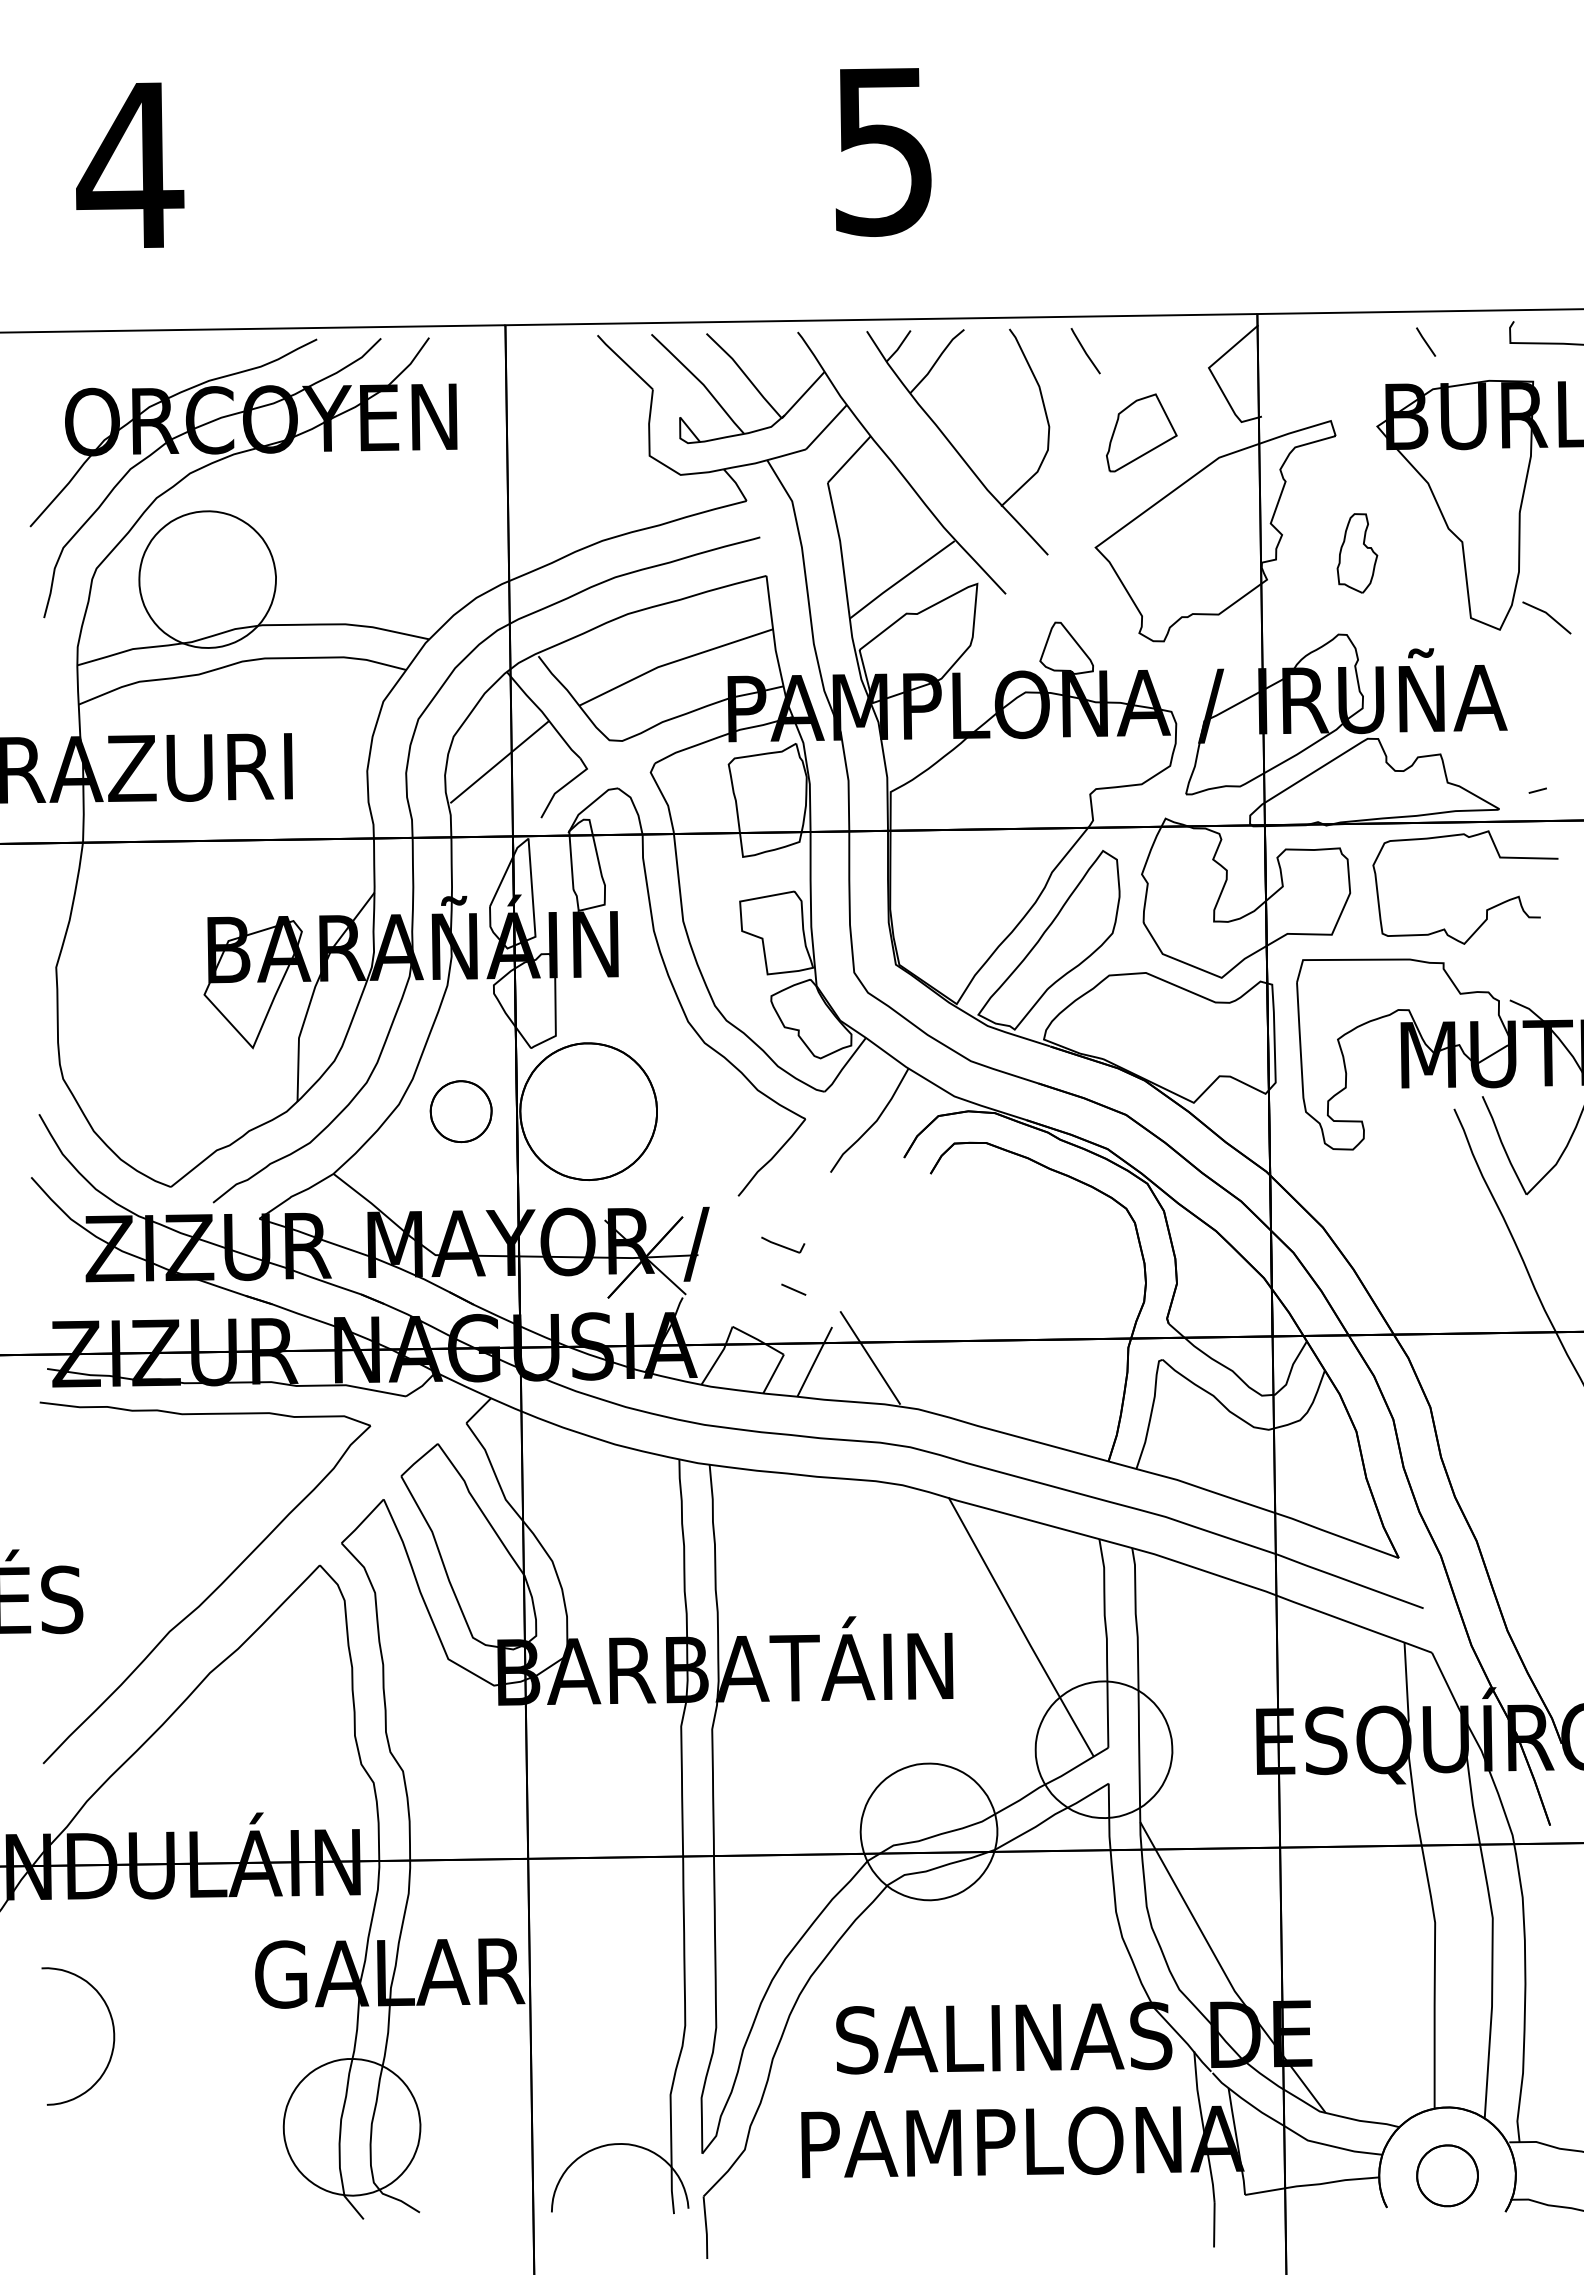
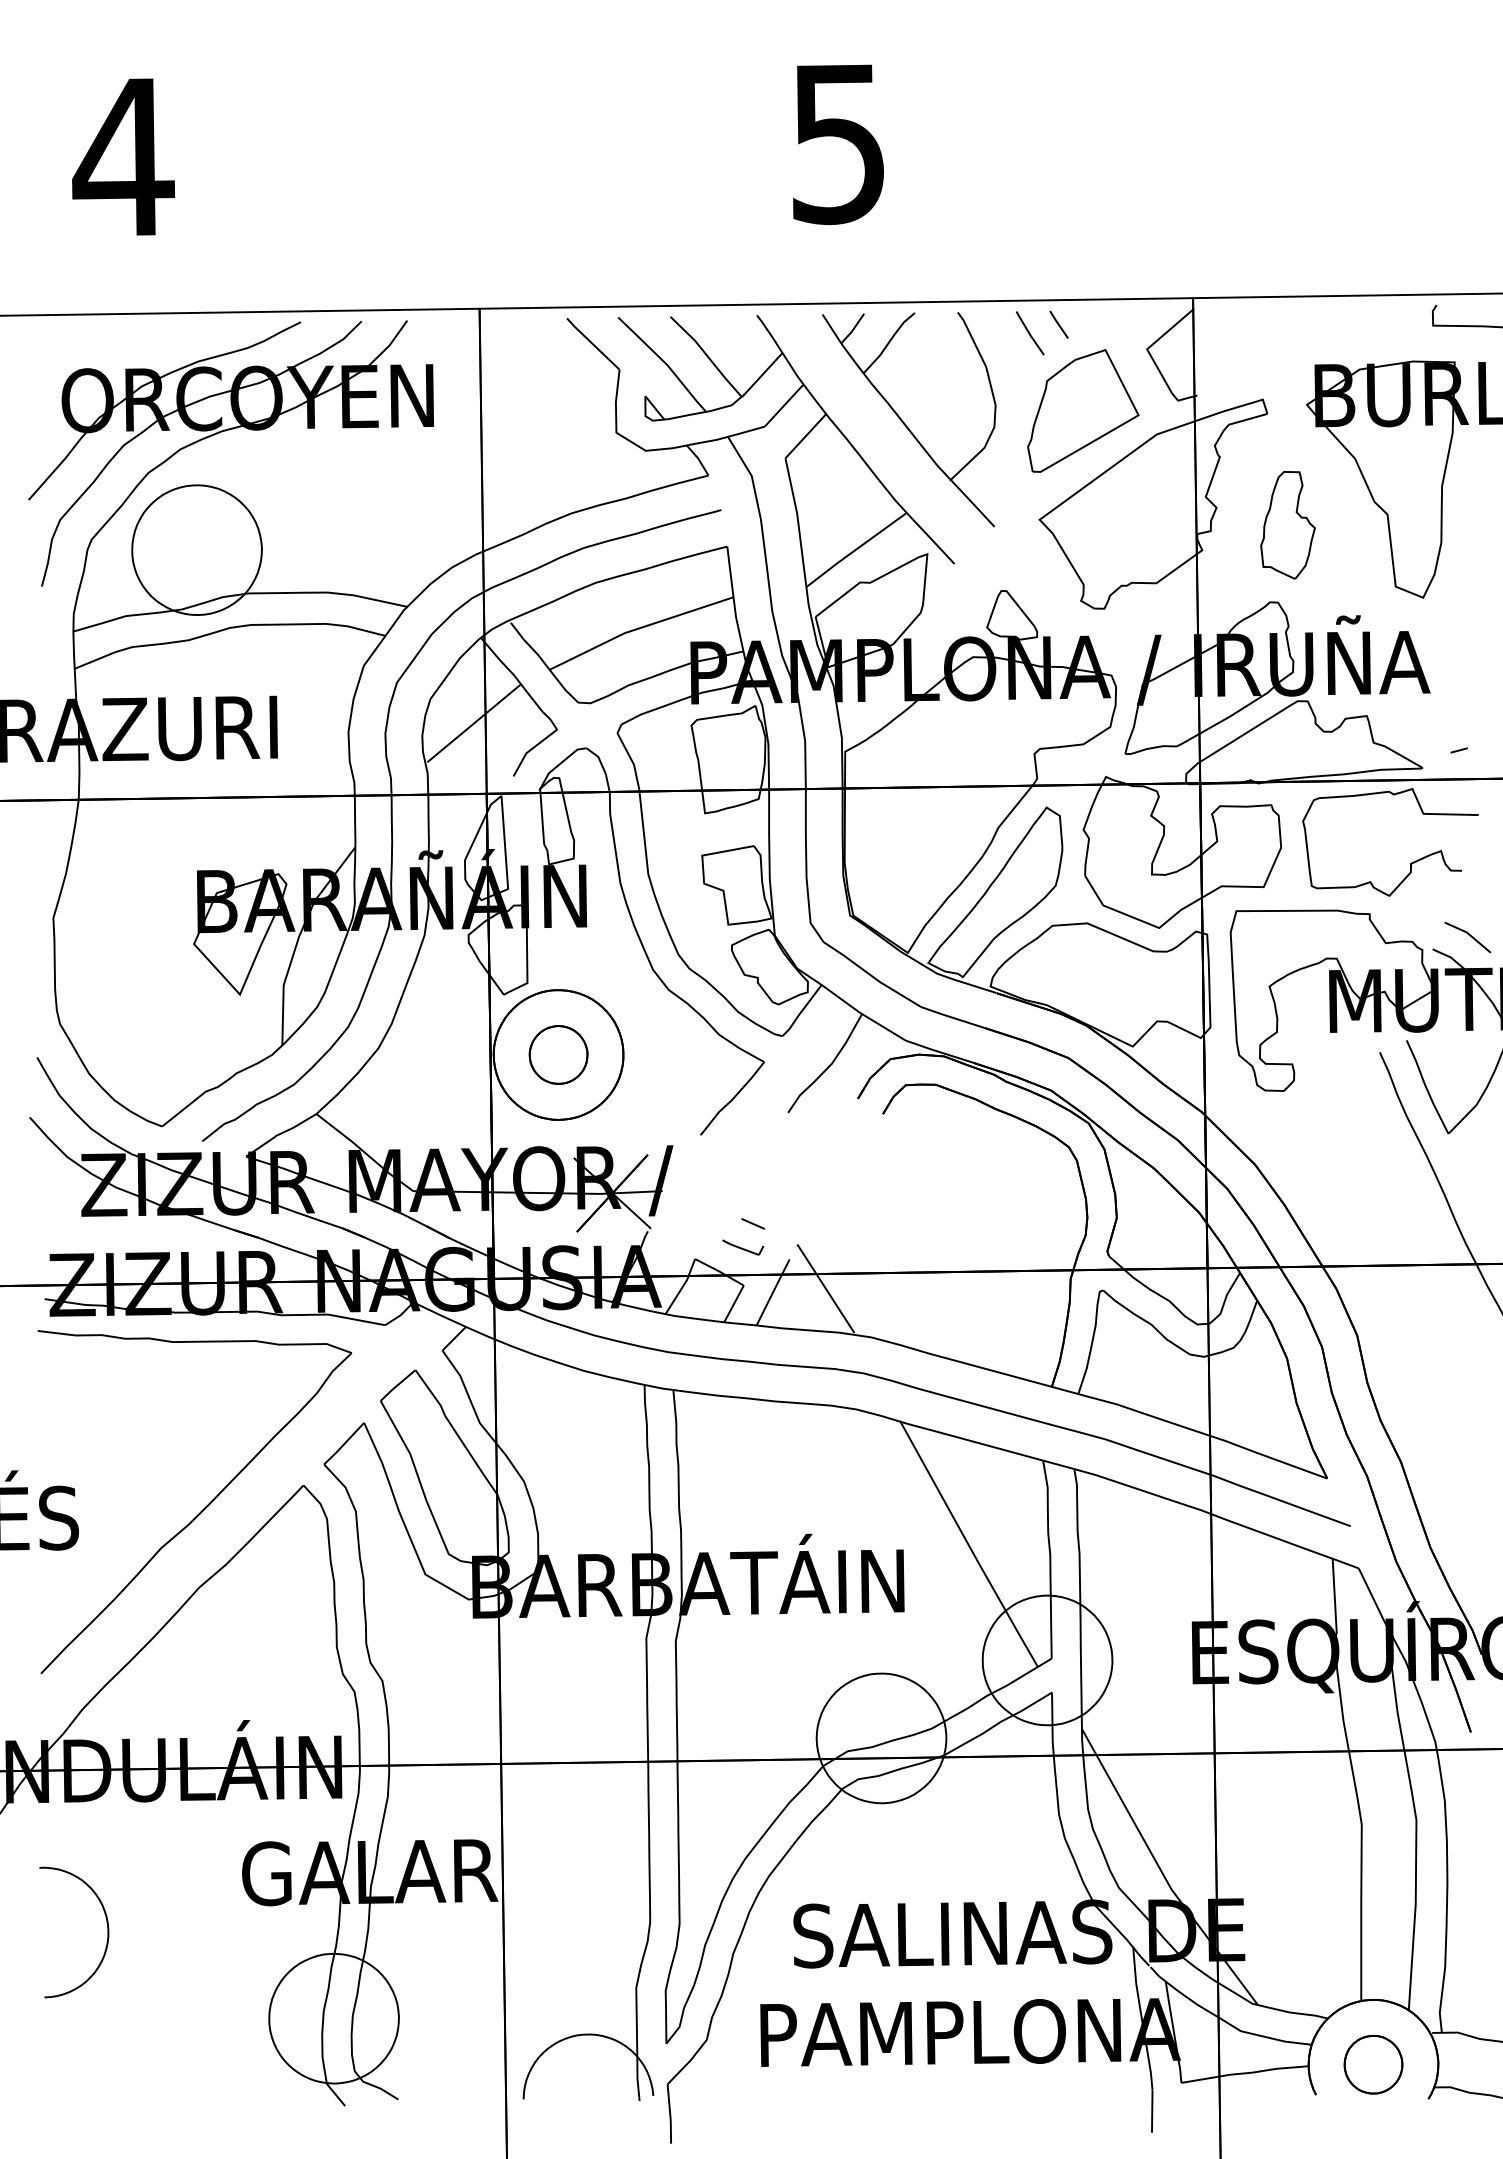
line: (1425, 341) -> (1058, 324), moved
part: (1141, 432) -> (1083, 410), size x1.67
part: (1356, 553) -> (1287, 525), size x1.43
line: (1547, 615) -> (1468, 935), moved
part: (461, 1111) -> (558, 1054), moved
part: (783, 1244) -> (743, 1247), moved

